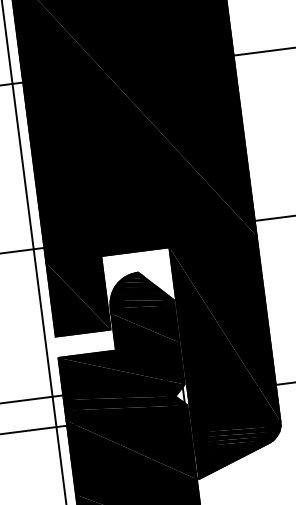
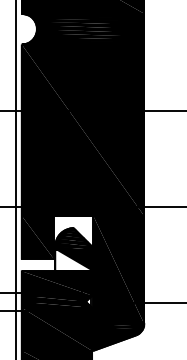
fill: (144, 328) -> (73, 260), removed

